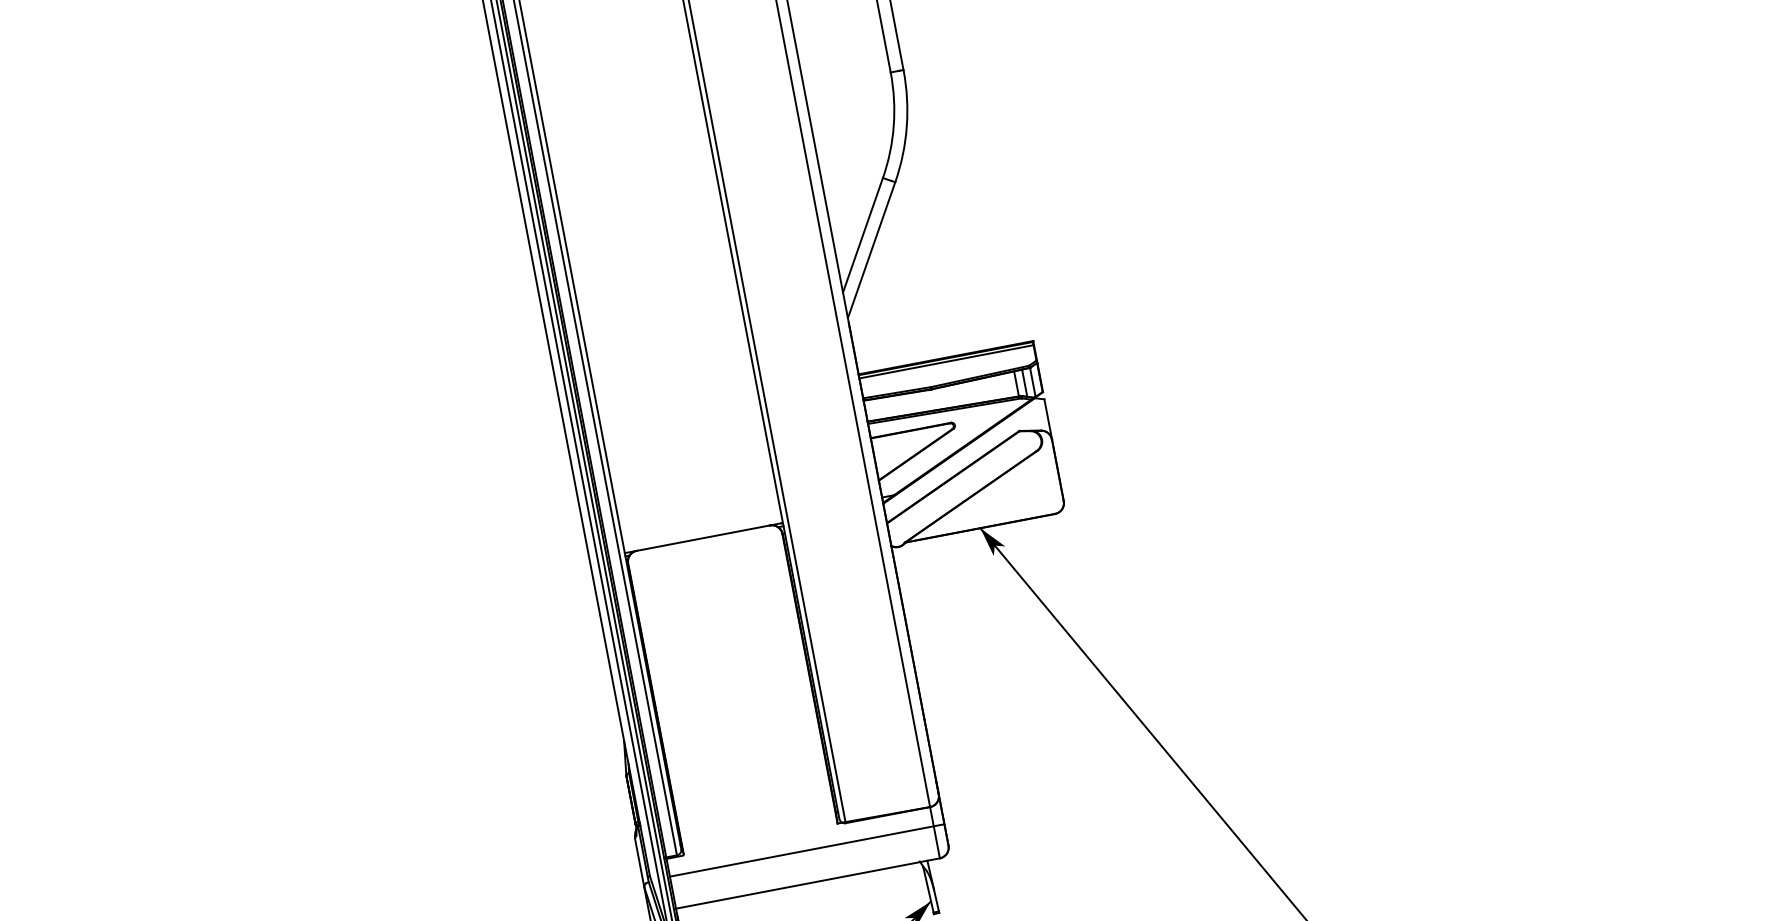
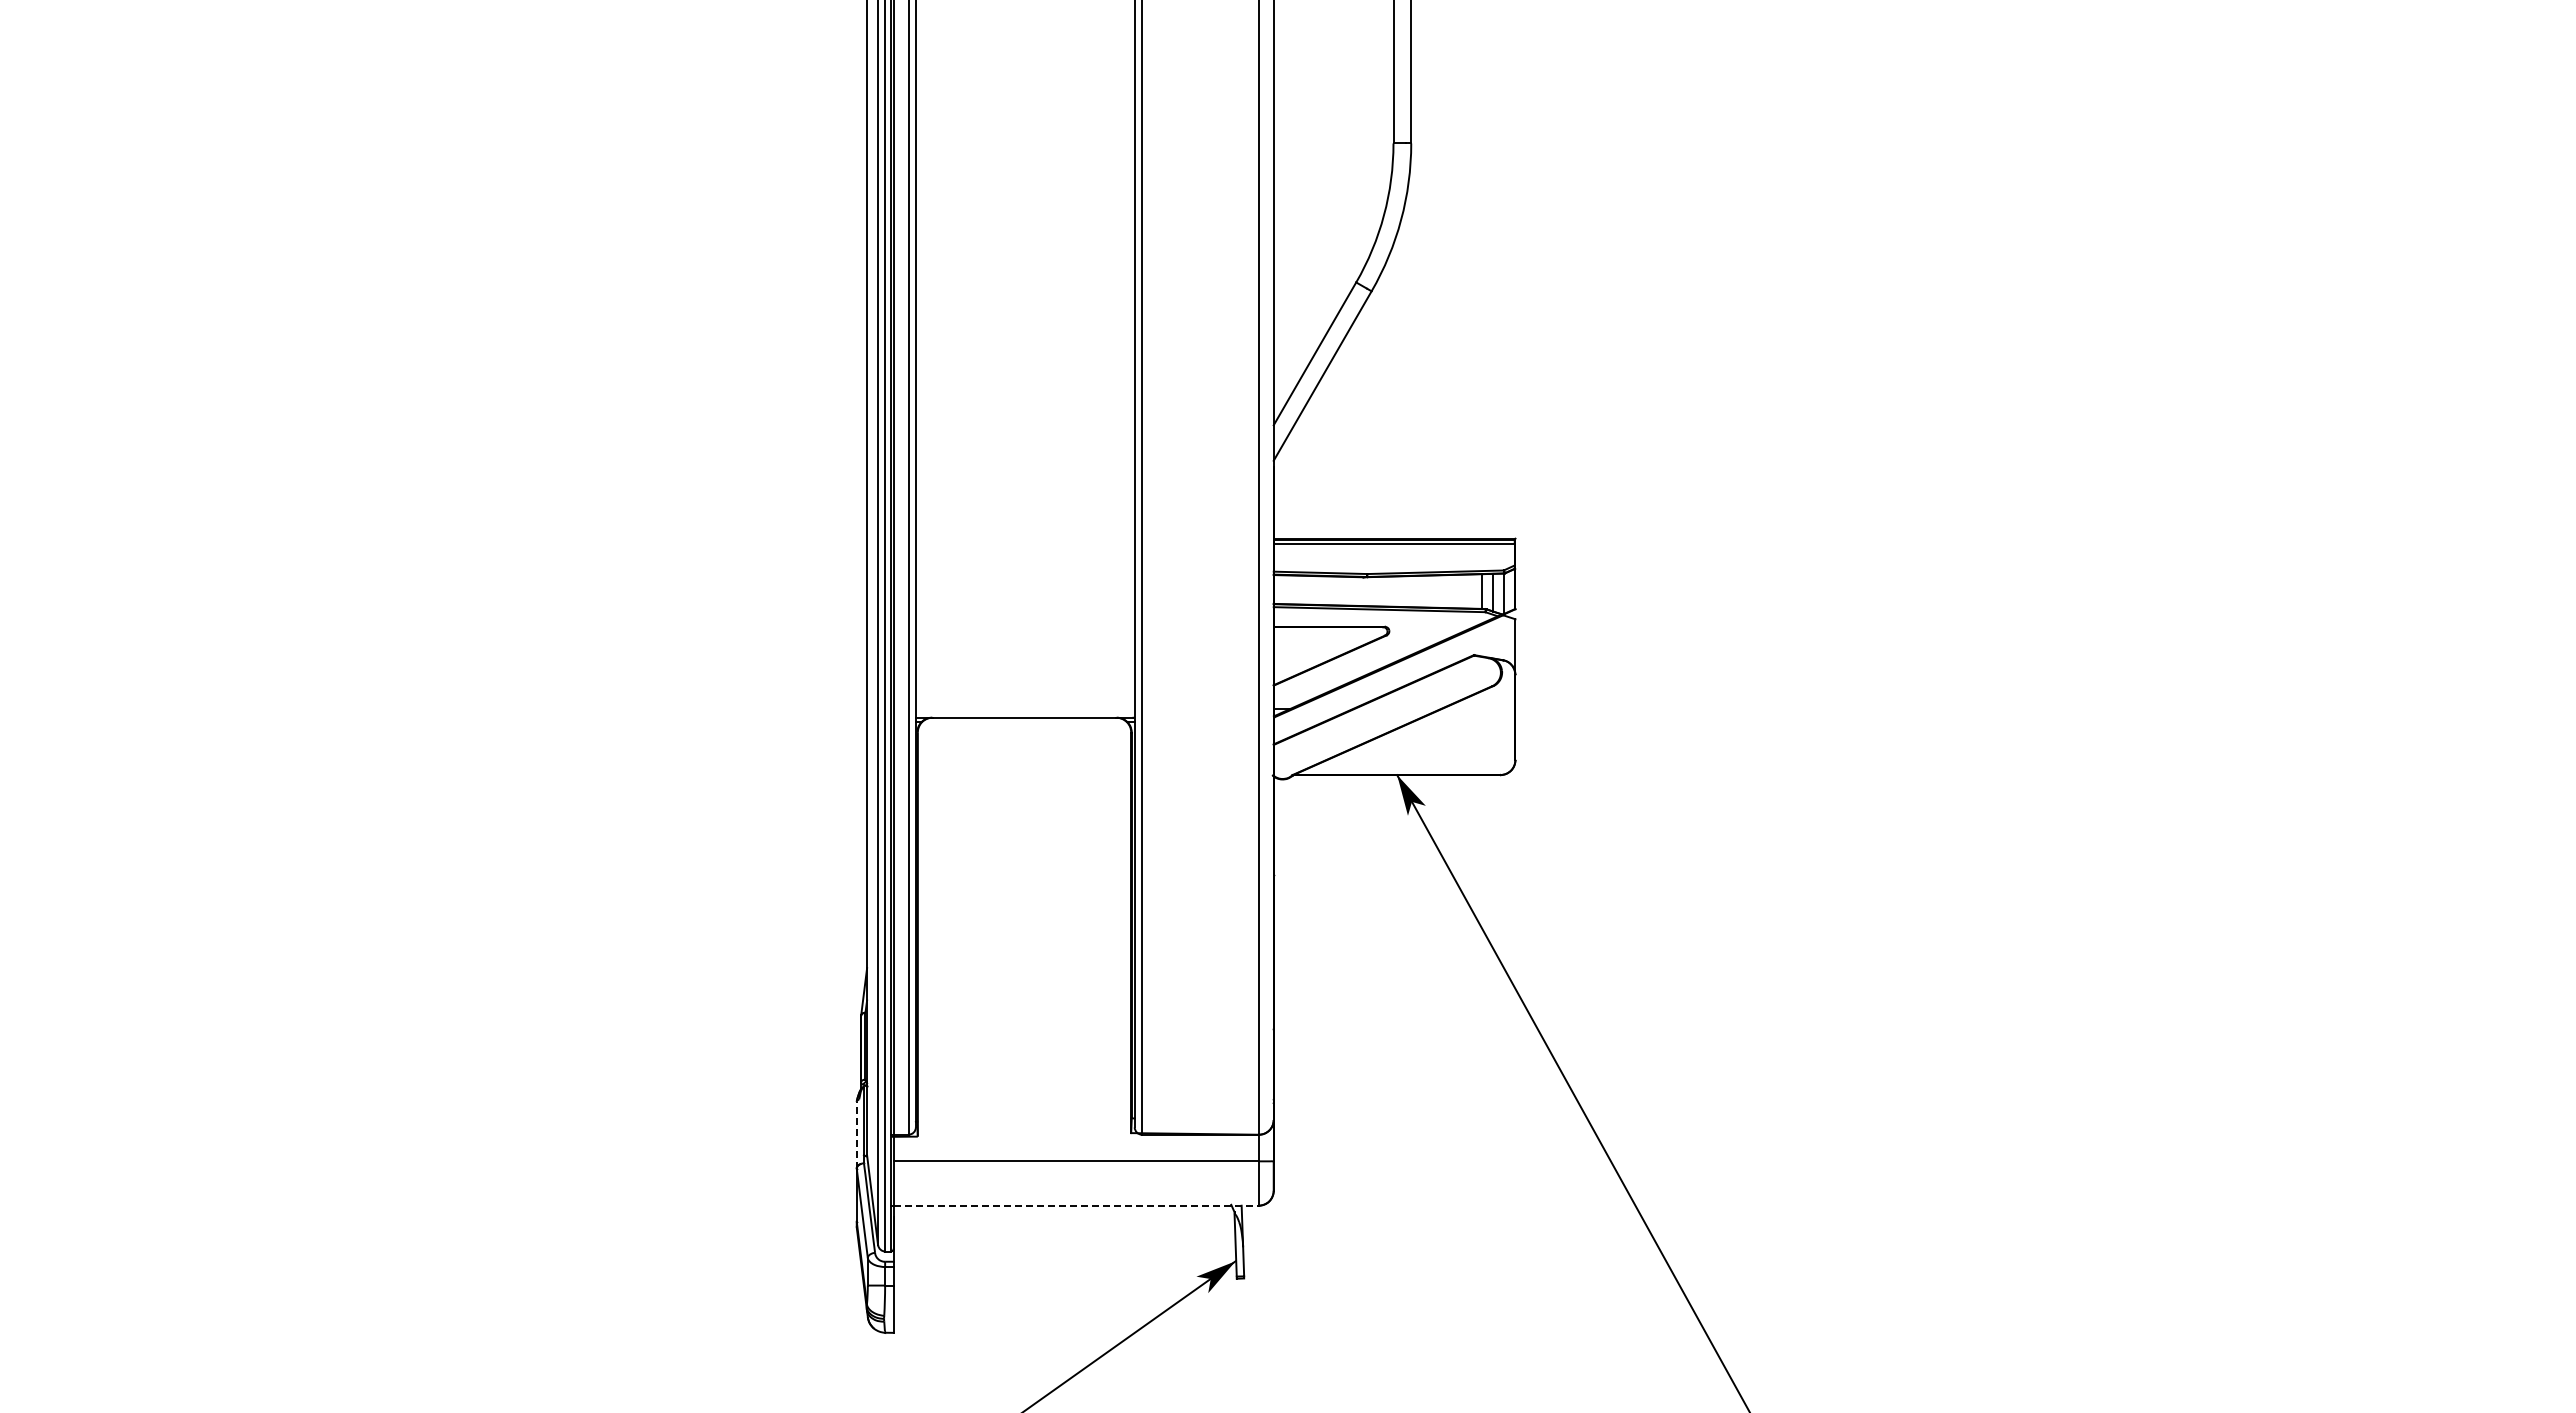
line: (639, 862) -> (856, 1134), solid -> dashed
line: (808, 883) -> (1076, 1205), solid -> dashed

